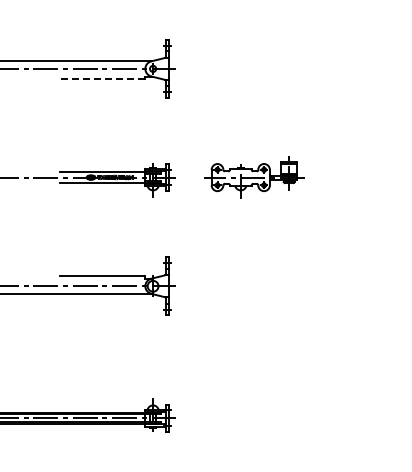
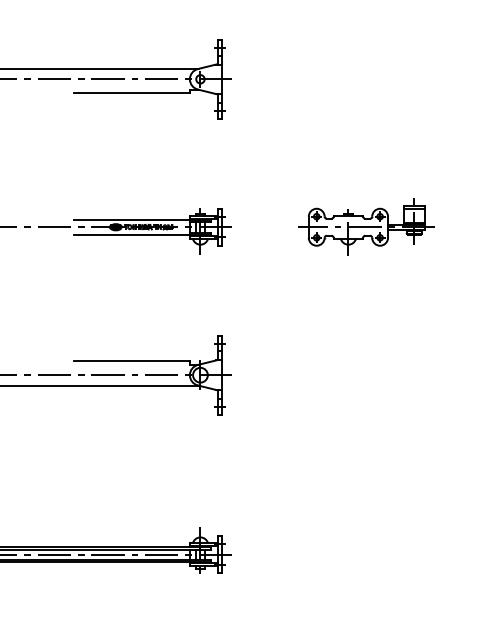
line: (102, 79) -> (131, 93), dashed -> solid
part: (254, 177) -> (367, 227), moved

